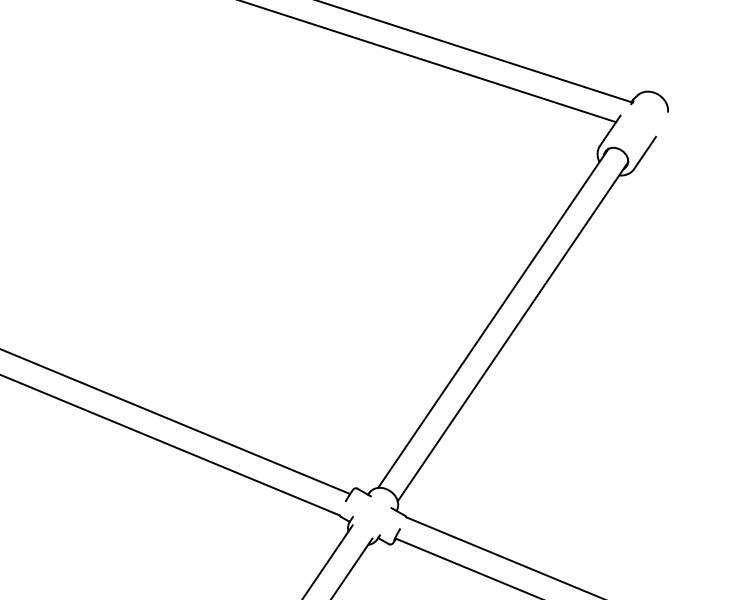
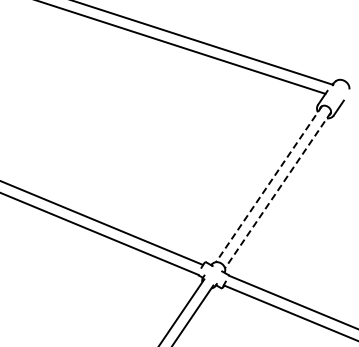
line: (492, 319) -> (268, 184), solid -> dashed
line: (511, 332) -> (277, 190), solid -> dashed

